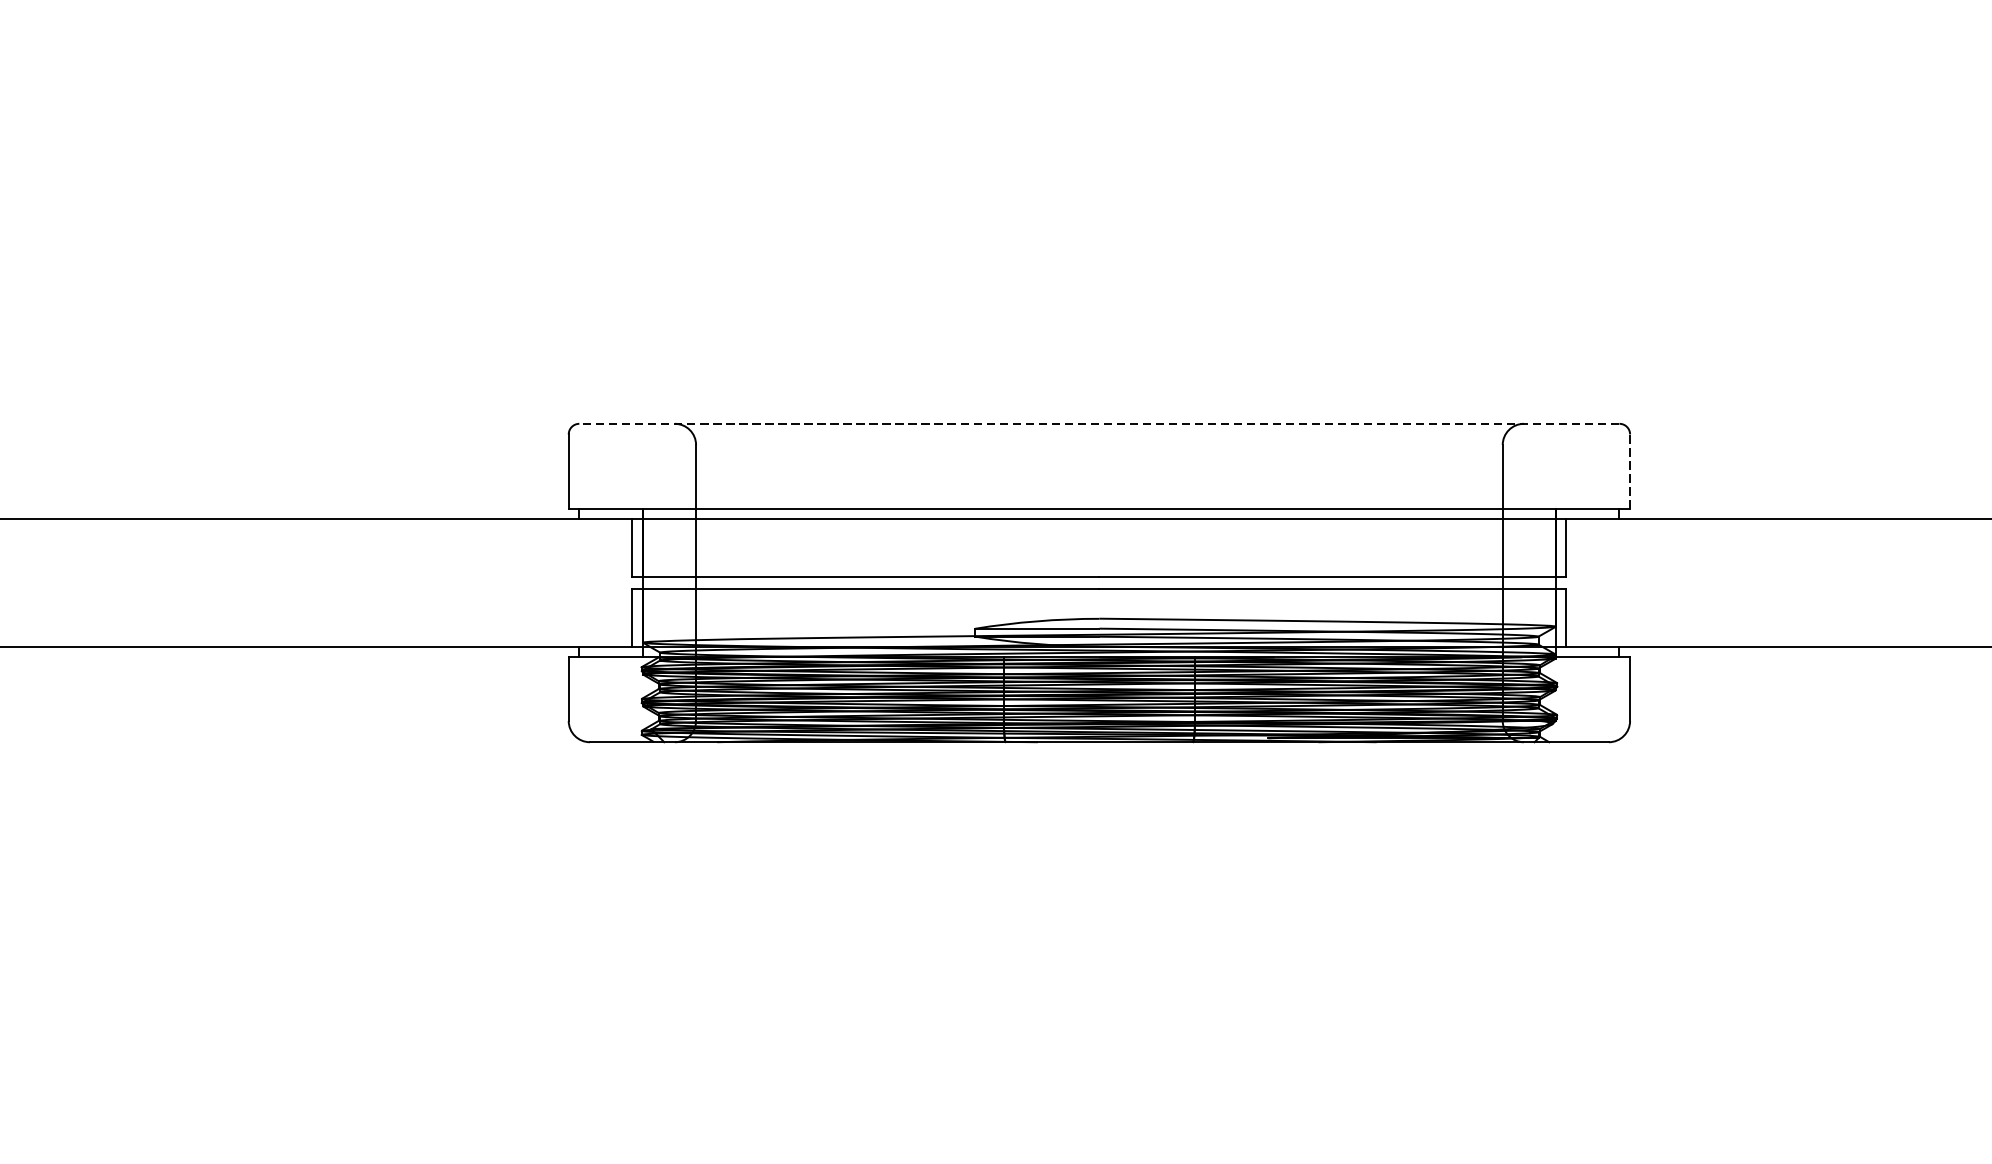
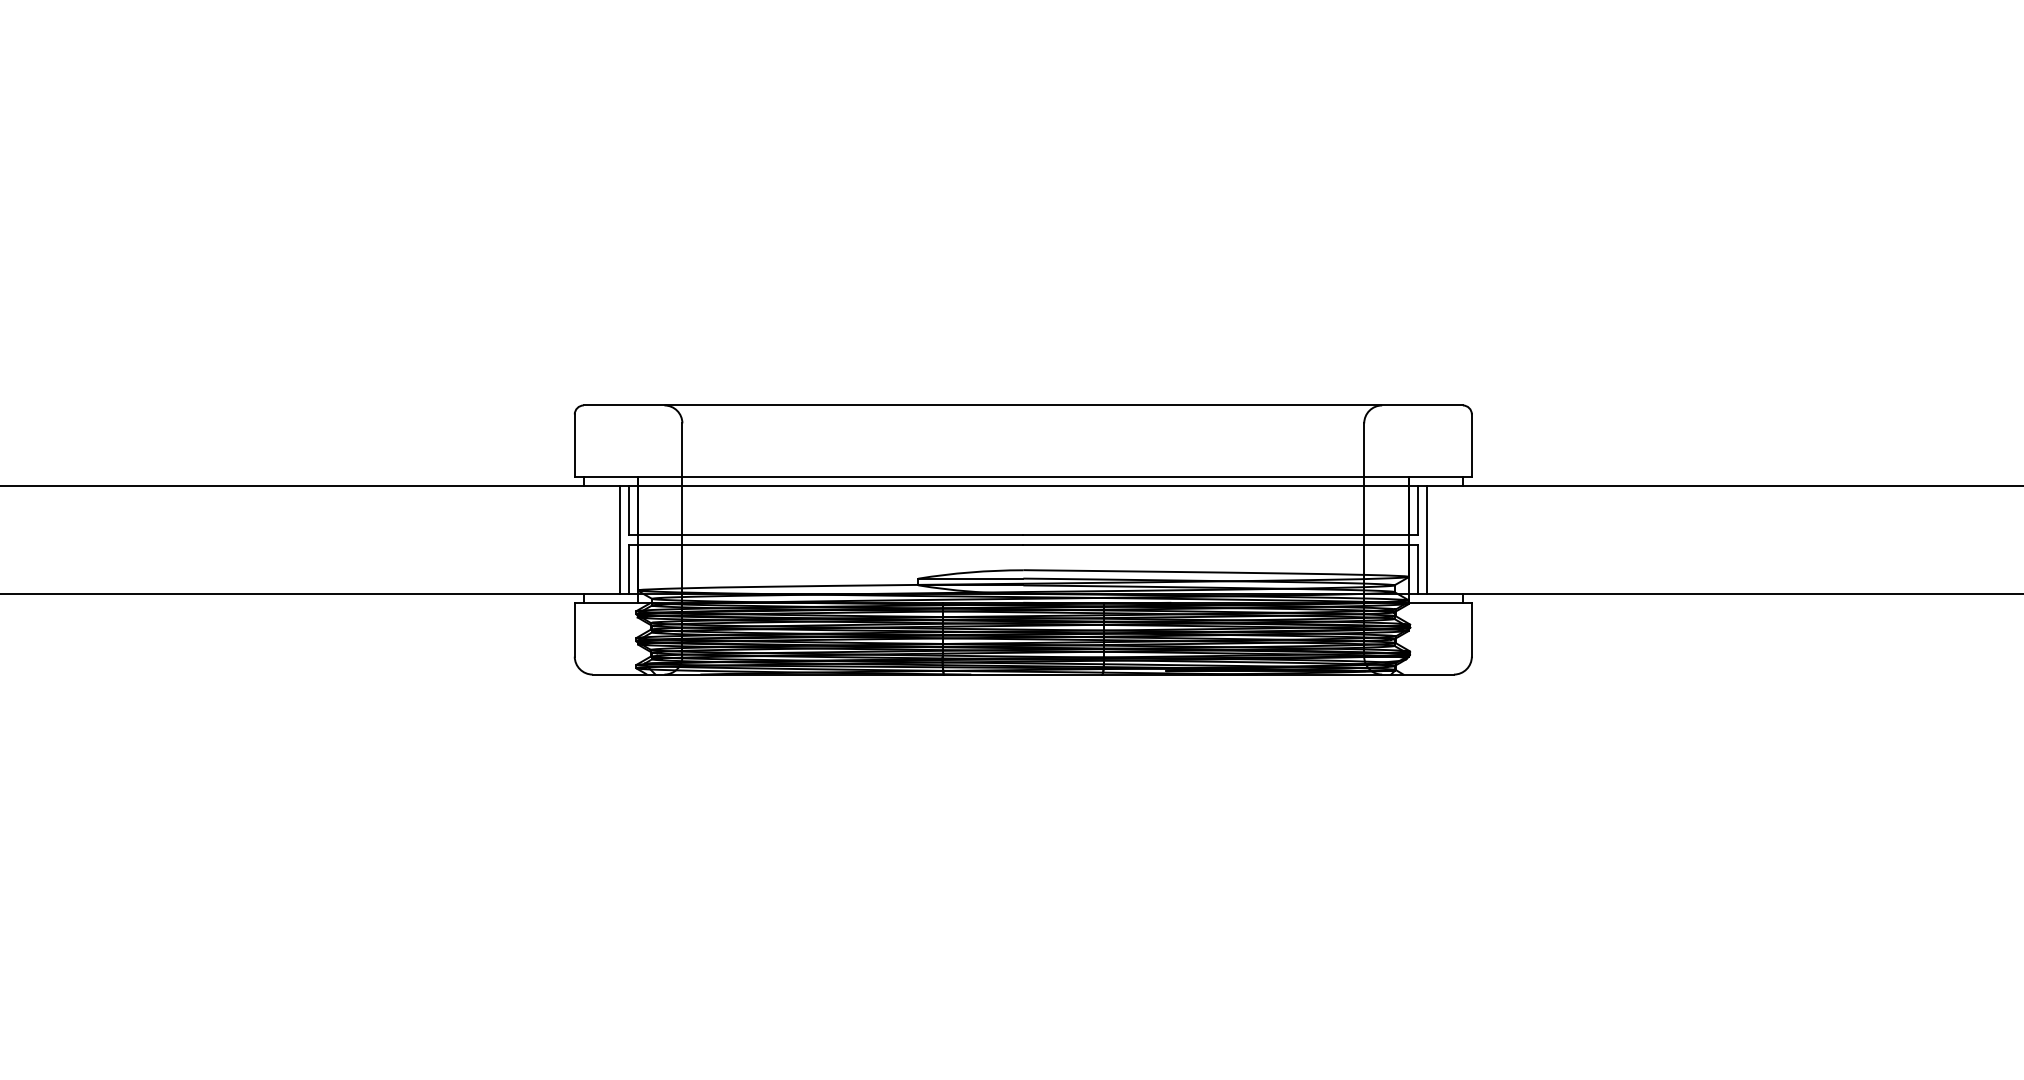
line: (1099, 423) -> (1023, 405), dashed -> solid
line: (1629, 471) -> (1471, 445), dashed -> solid
line: (621, 582) -> (619, 539), added
line: (1577, 582) -> (1427, 539), added

